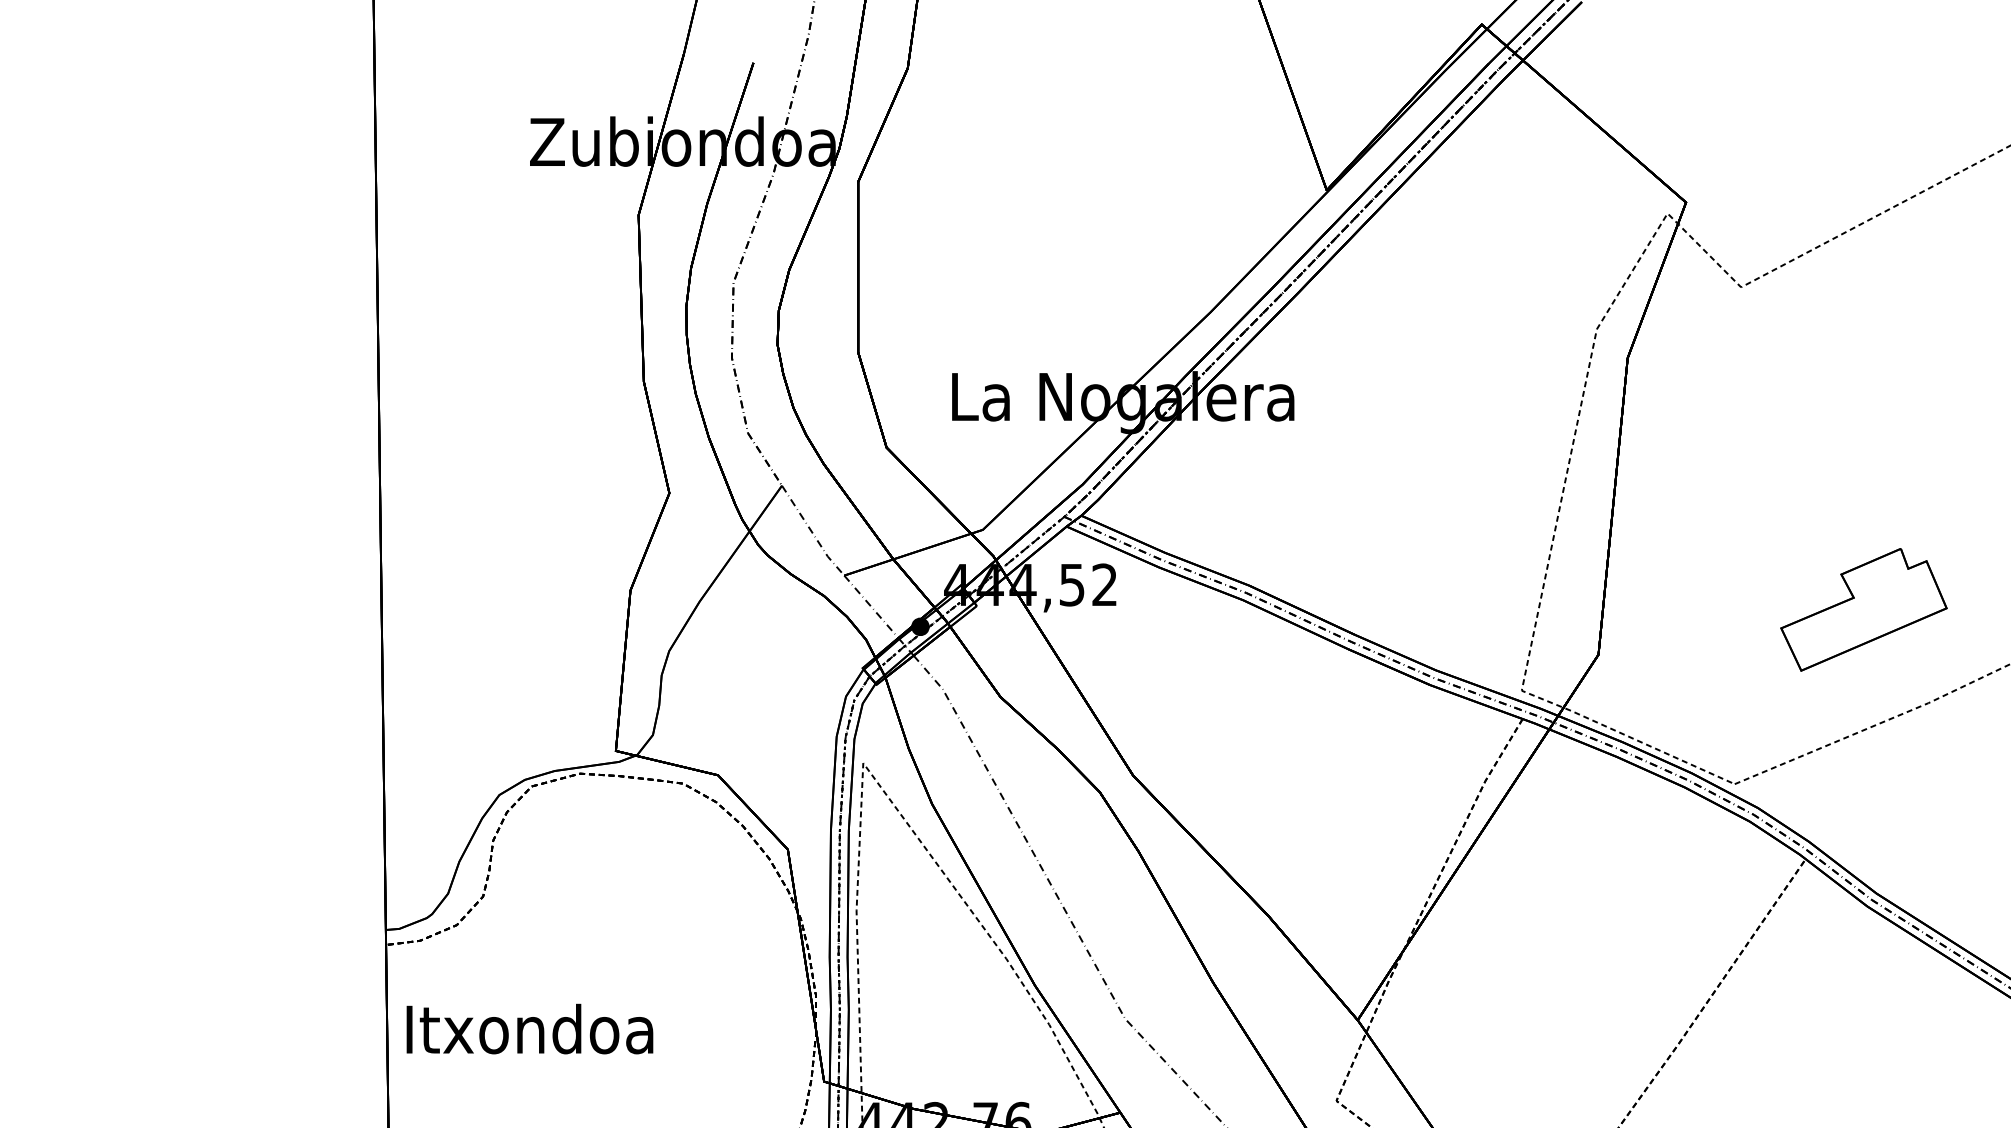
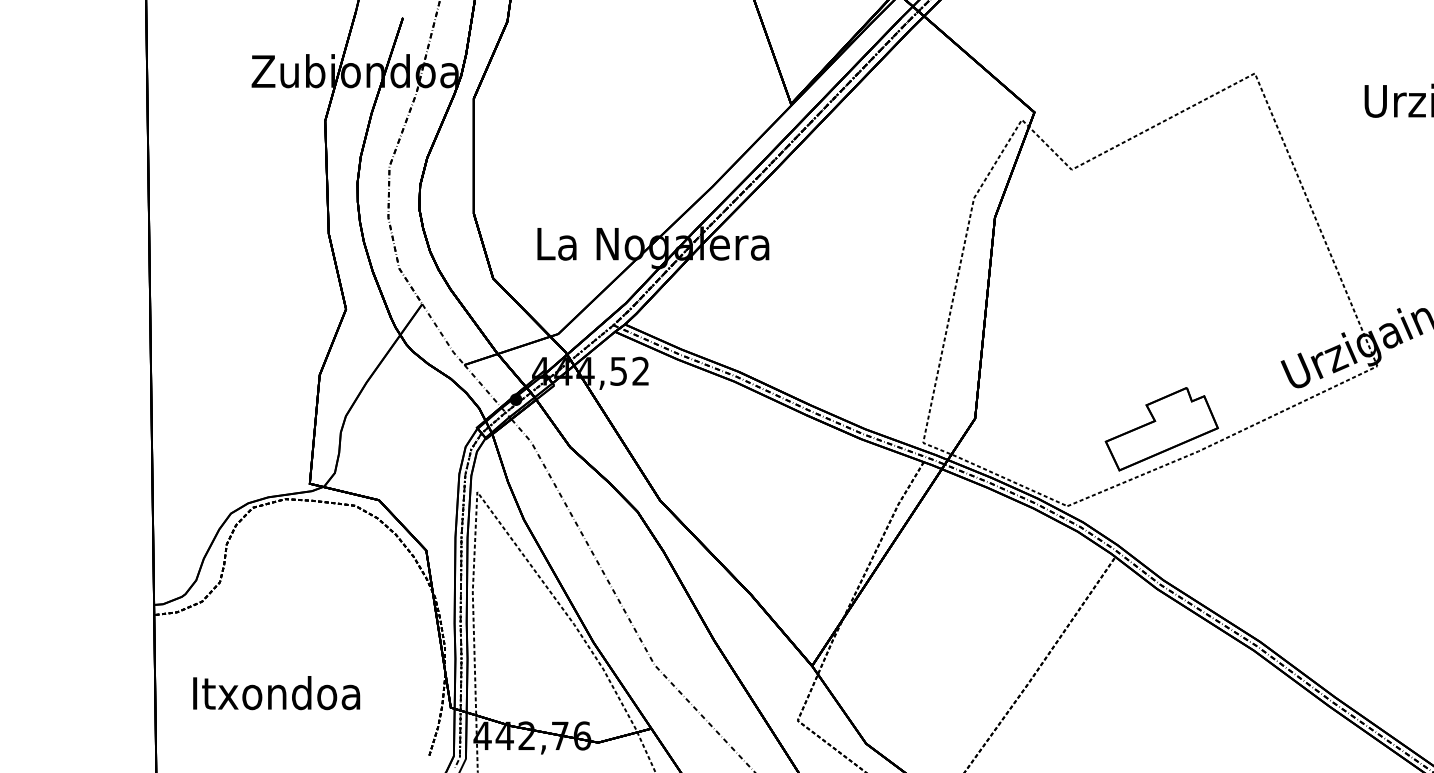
part: (1863, 610) -> (1161, 429), moved
text: (529, 1029) -> (276, 693), moved

